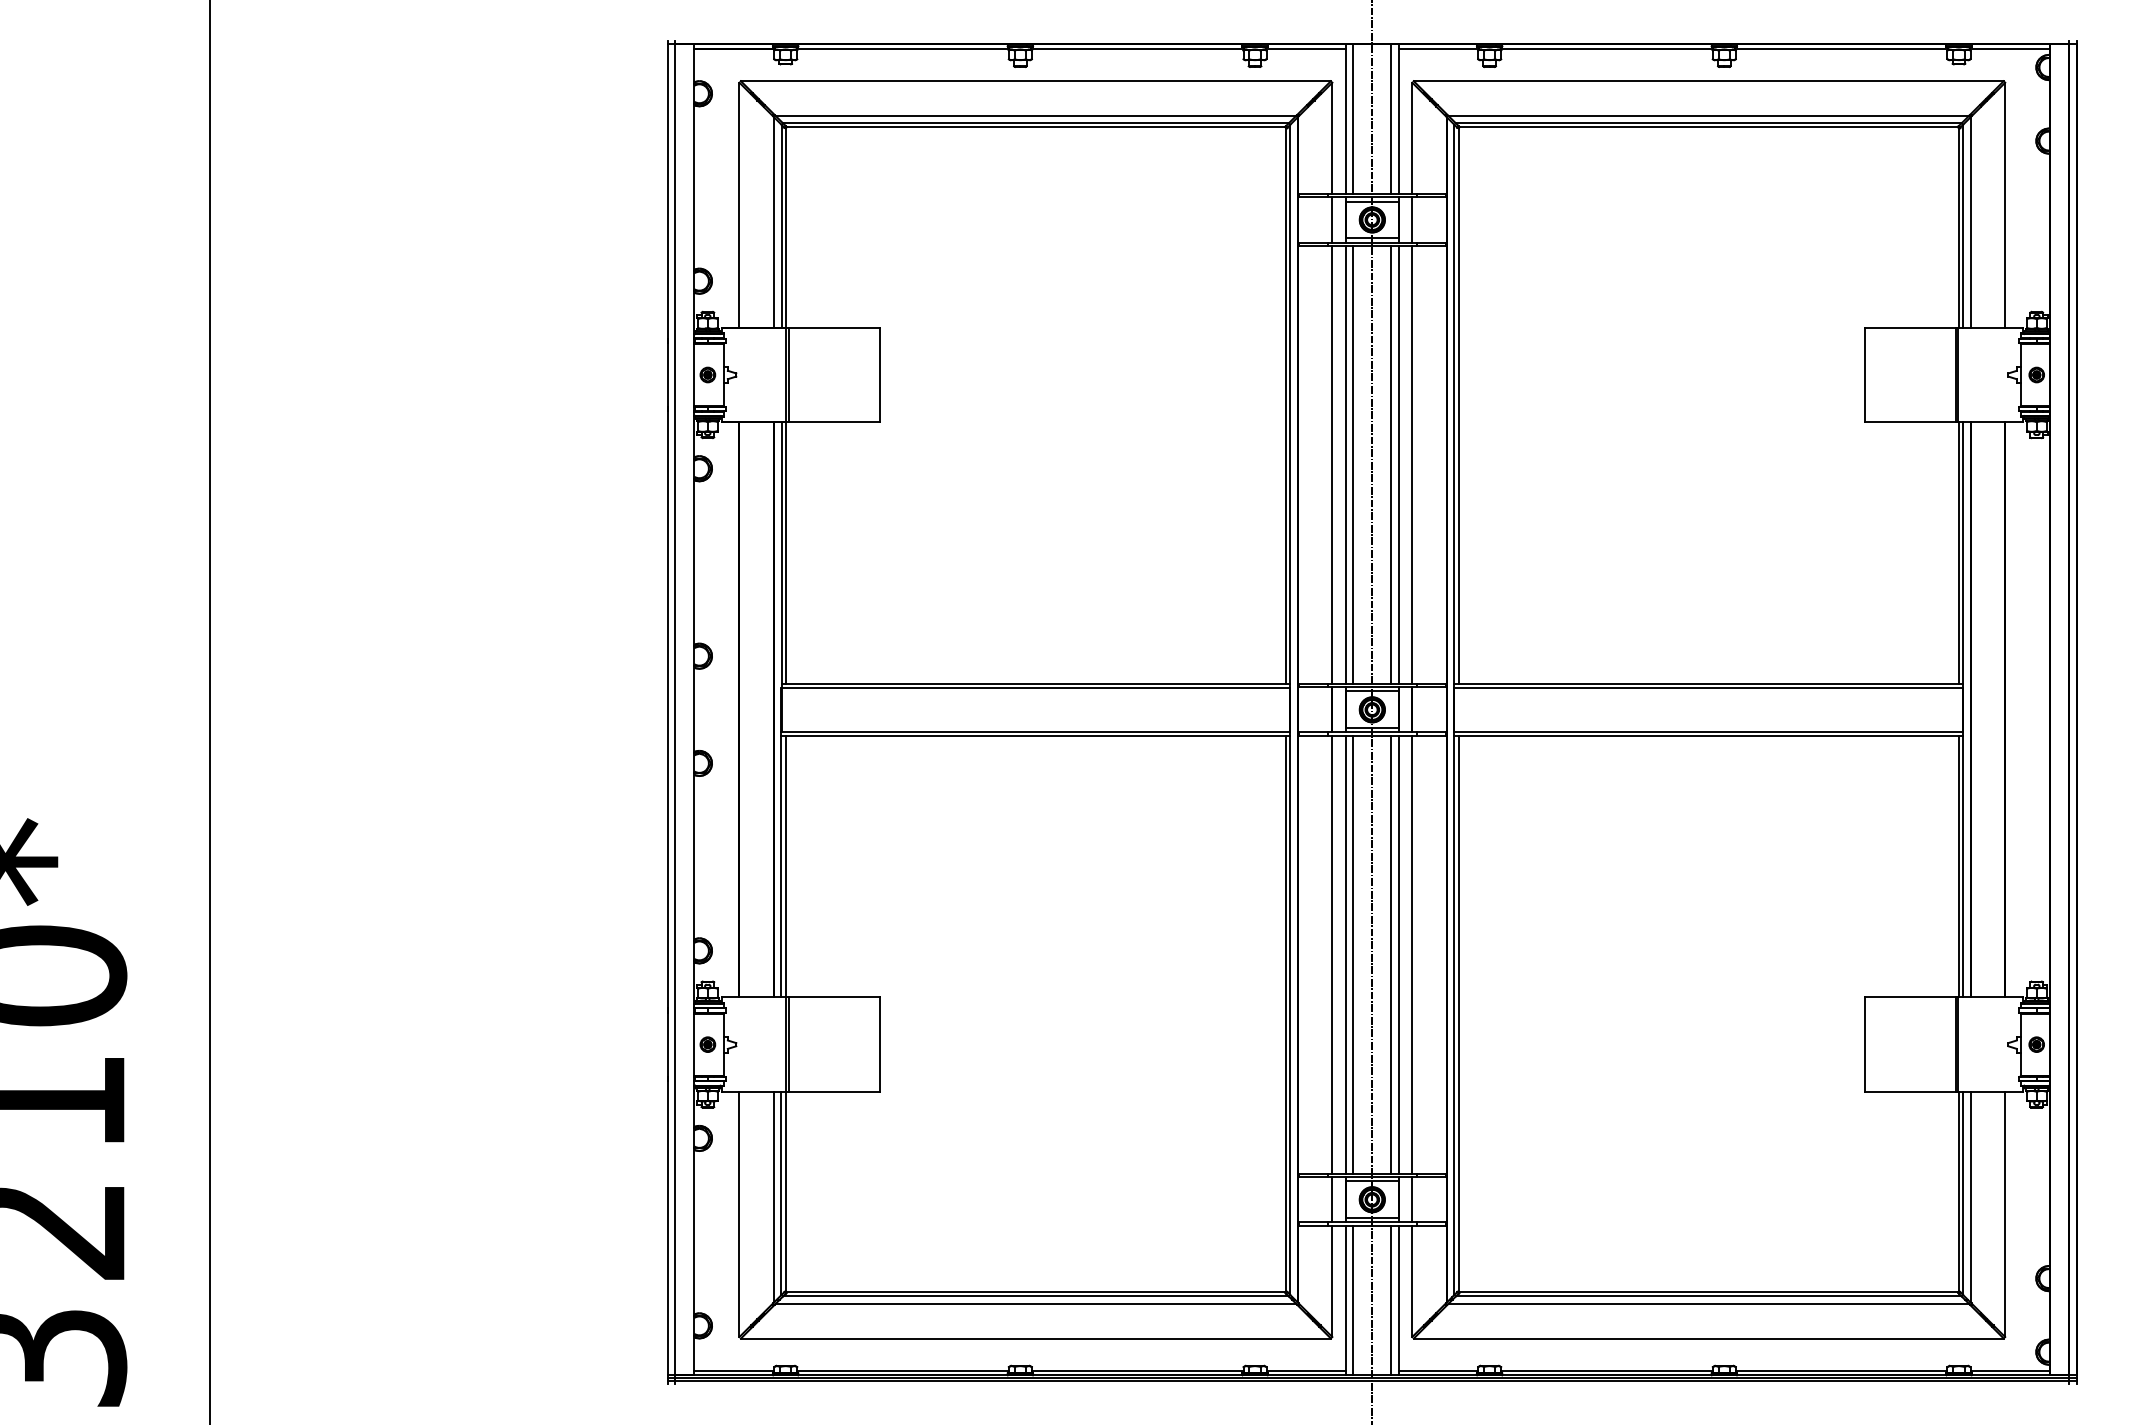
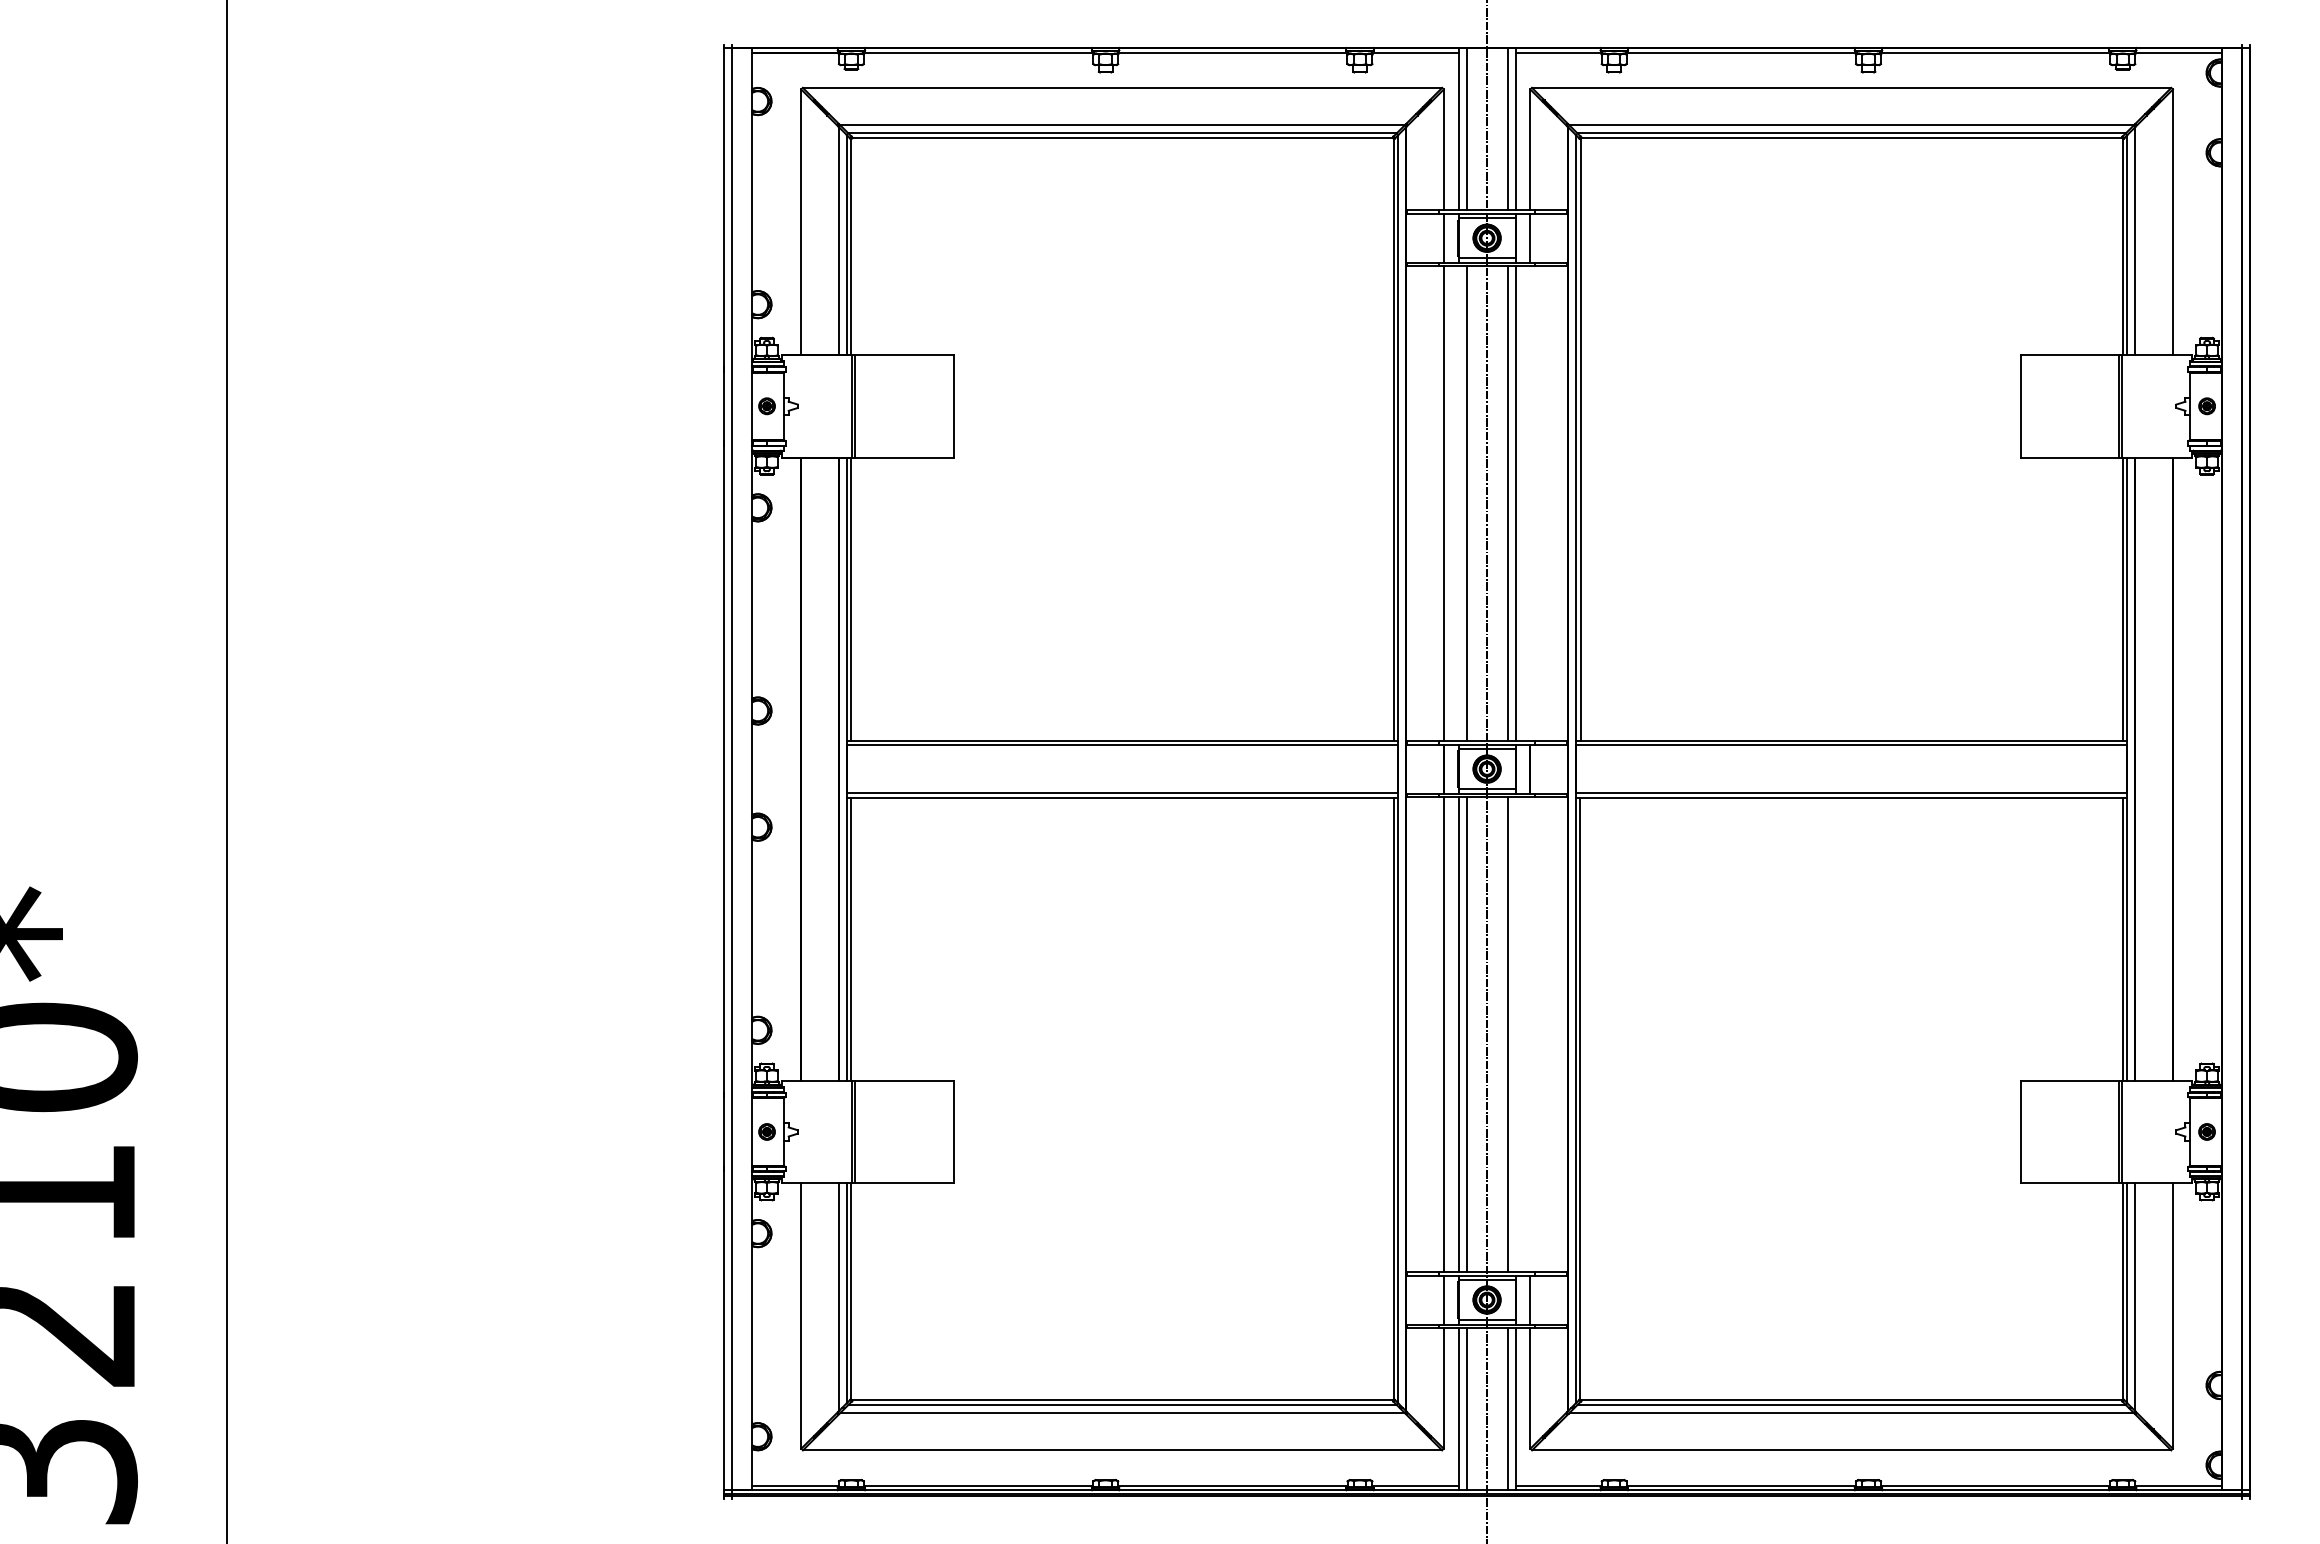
line: (1345, 464) -> (1458, 503), removed
line: (1412, 464) -> (1530, 503), removed
line: (1398, 954) -> (1515, 1034), removed
line: (1412, 954) -> (1530, 1034), removed

